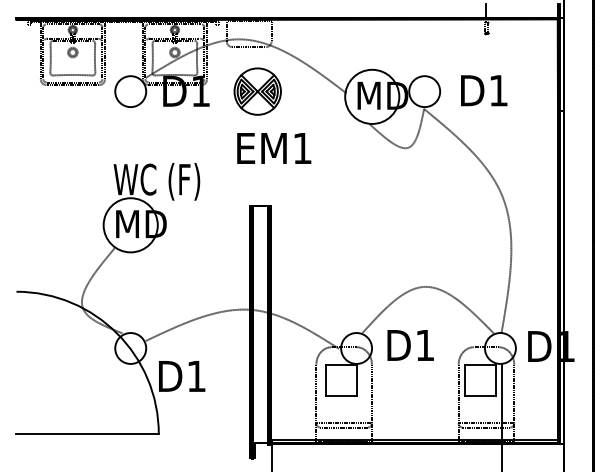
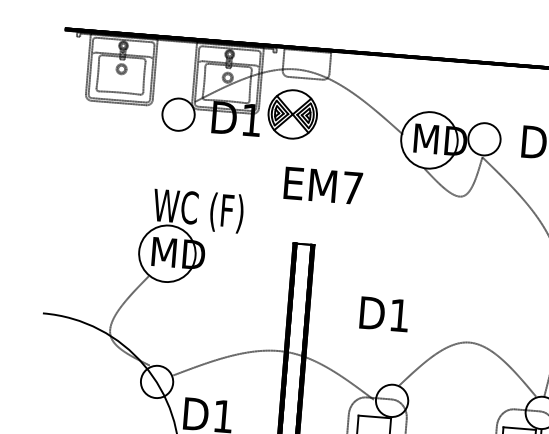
part: (257, 91) -> (292, 114), moved
text: (302, 148) -> (352, 188), EM1 -> EM7
text: (410, 345) -> (384, 314), moved

